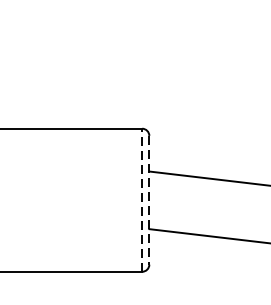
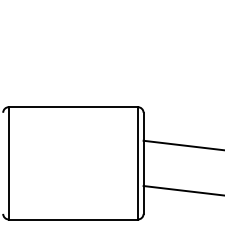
line: (141, 199) -> (137, 162), dashed -> solid
line: (149, 200) -> (143, 163), dashed -> solid

